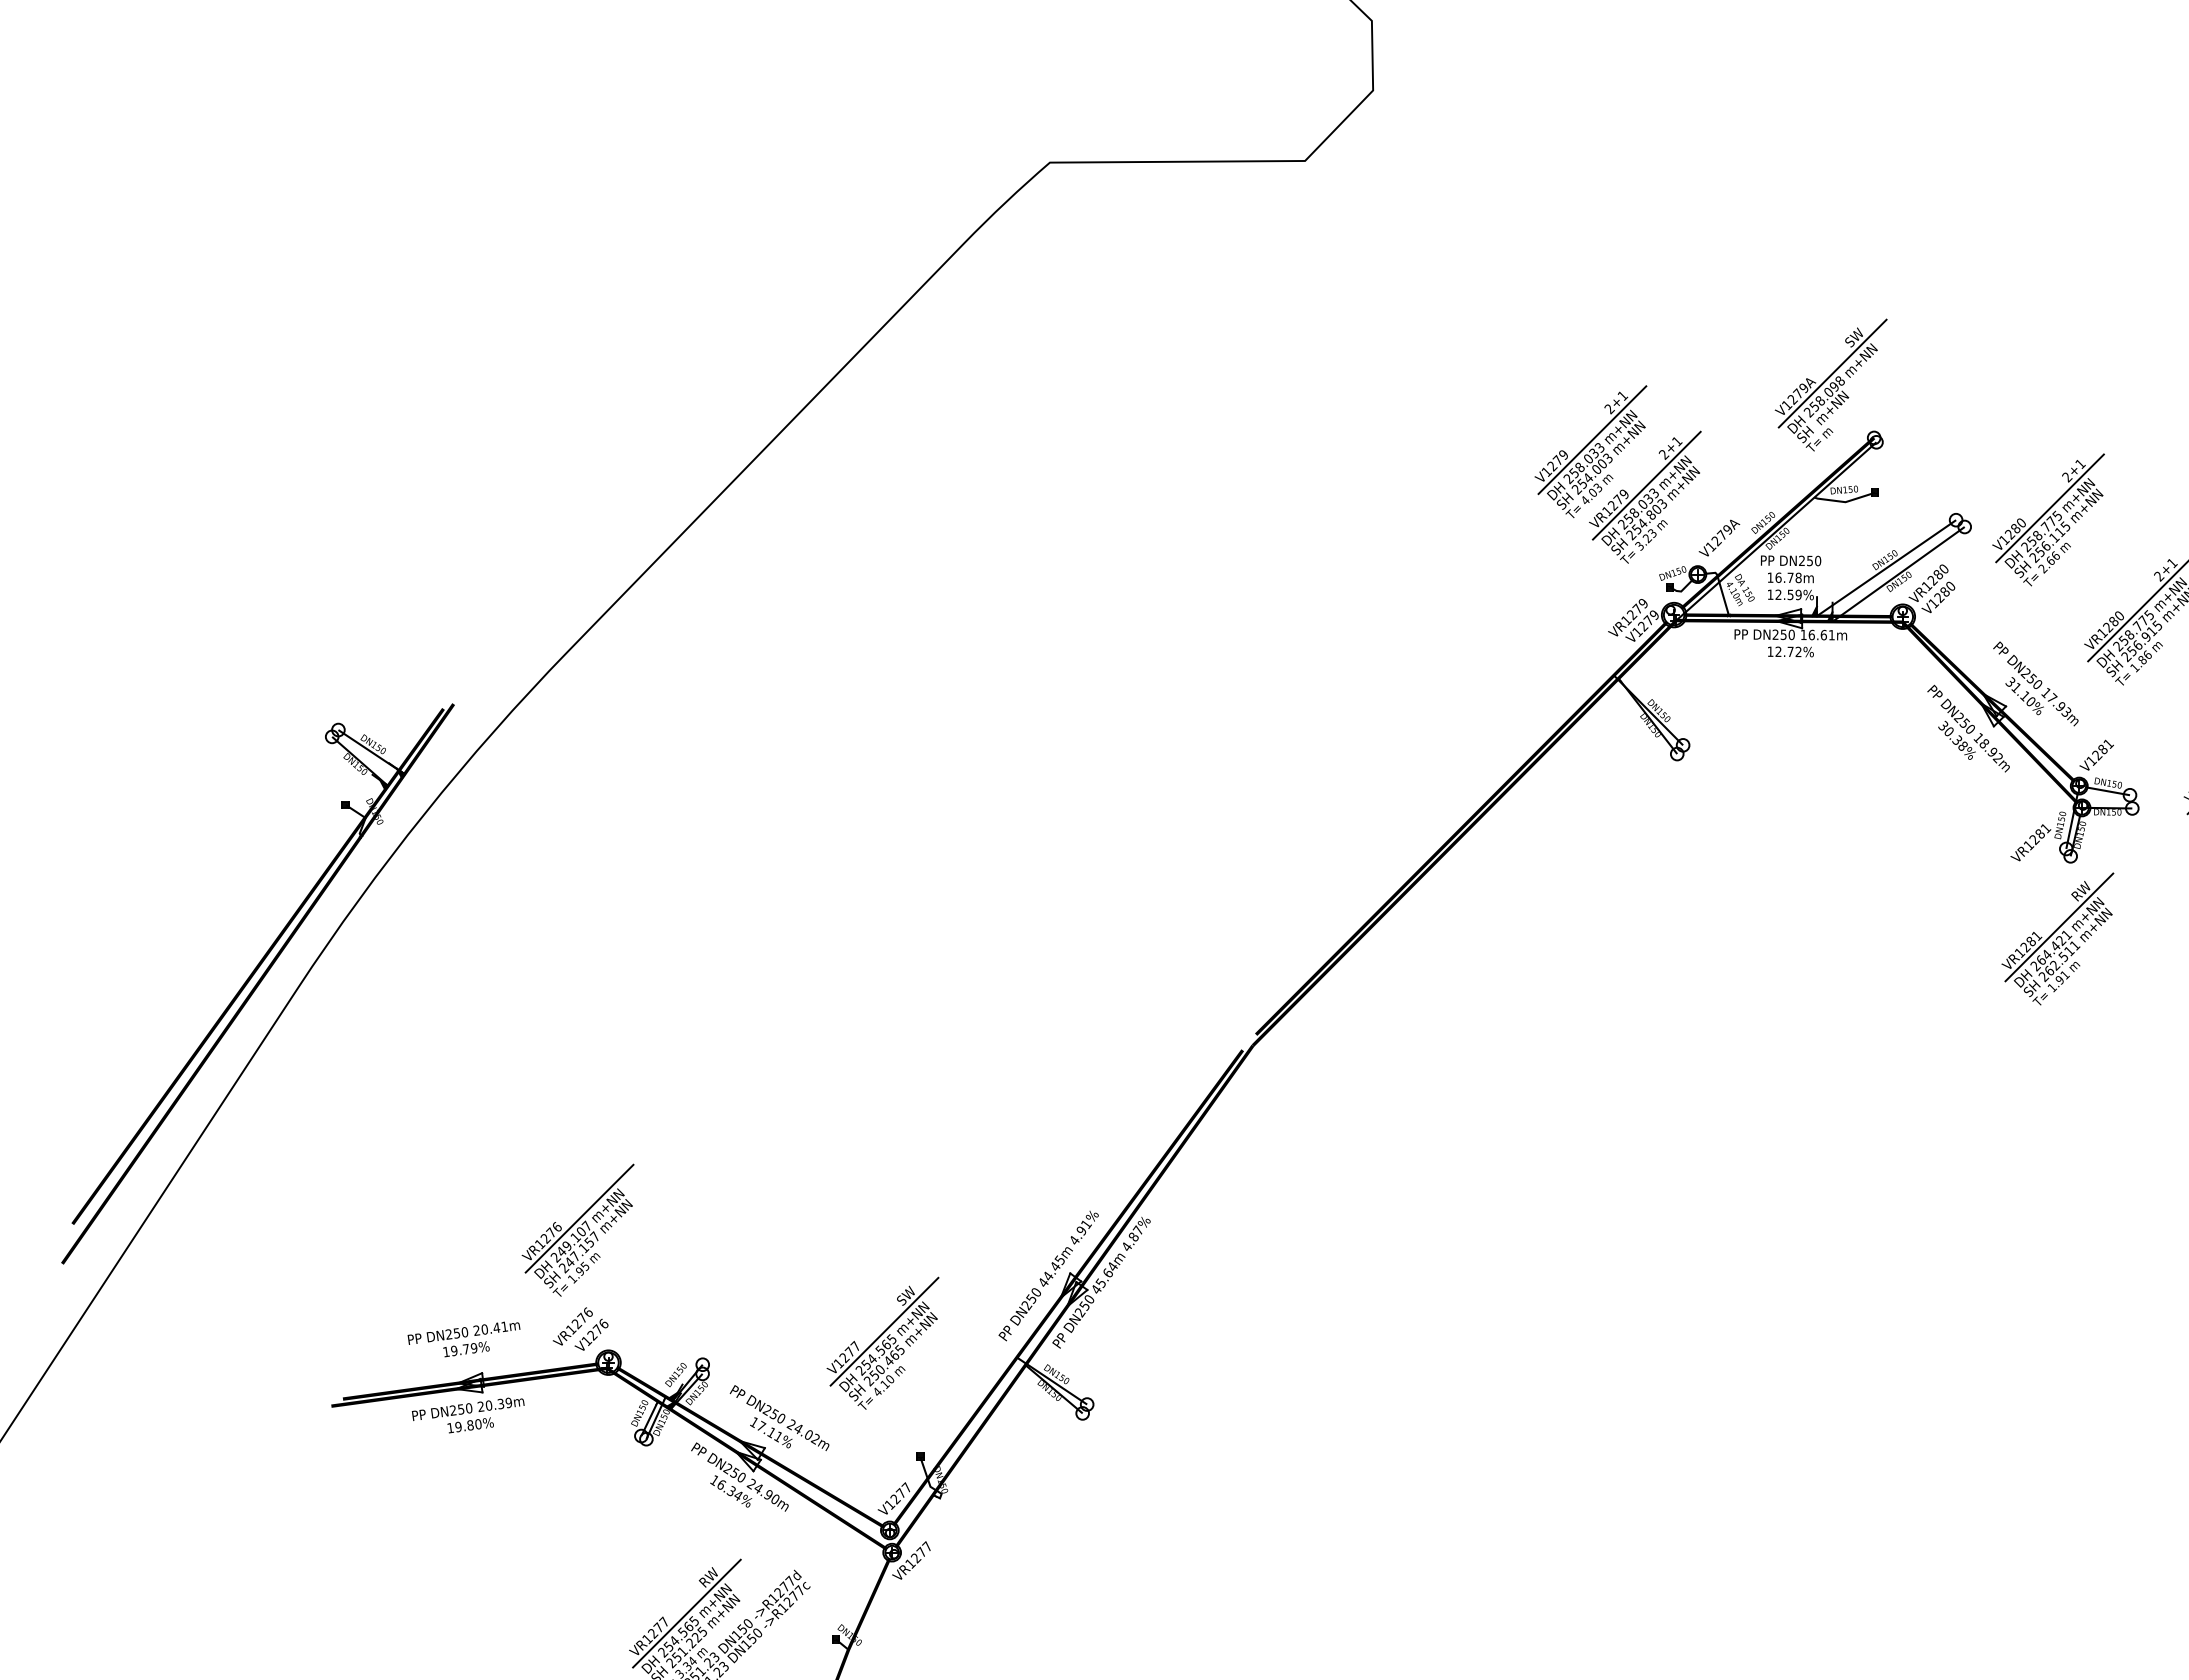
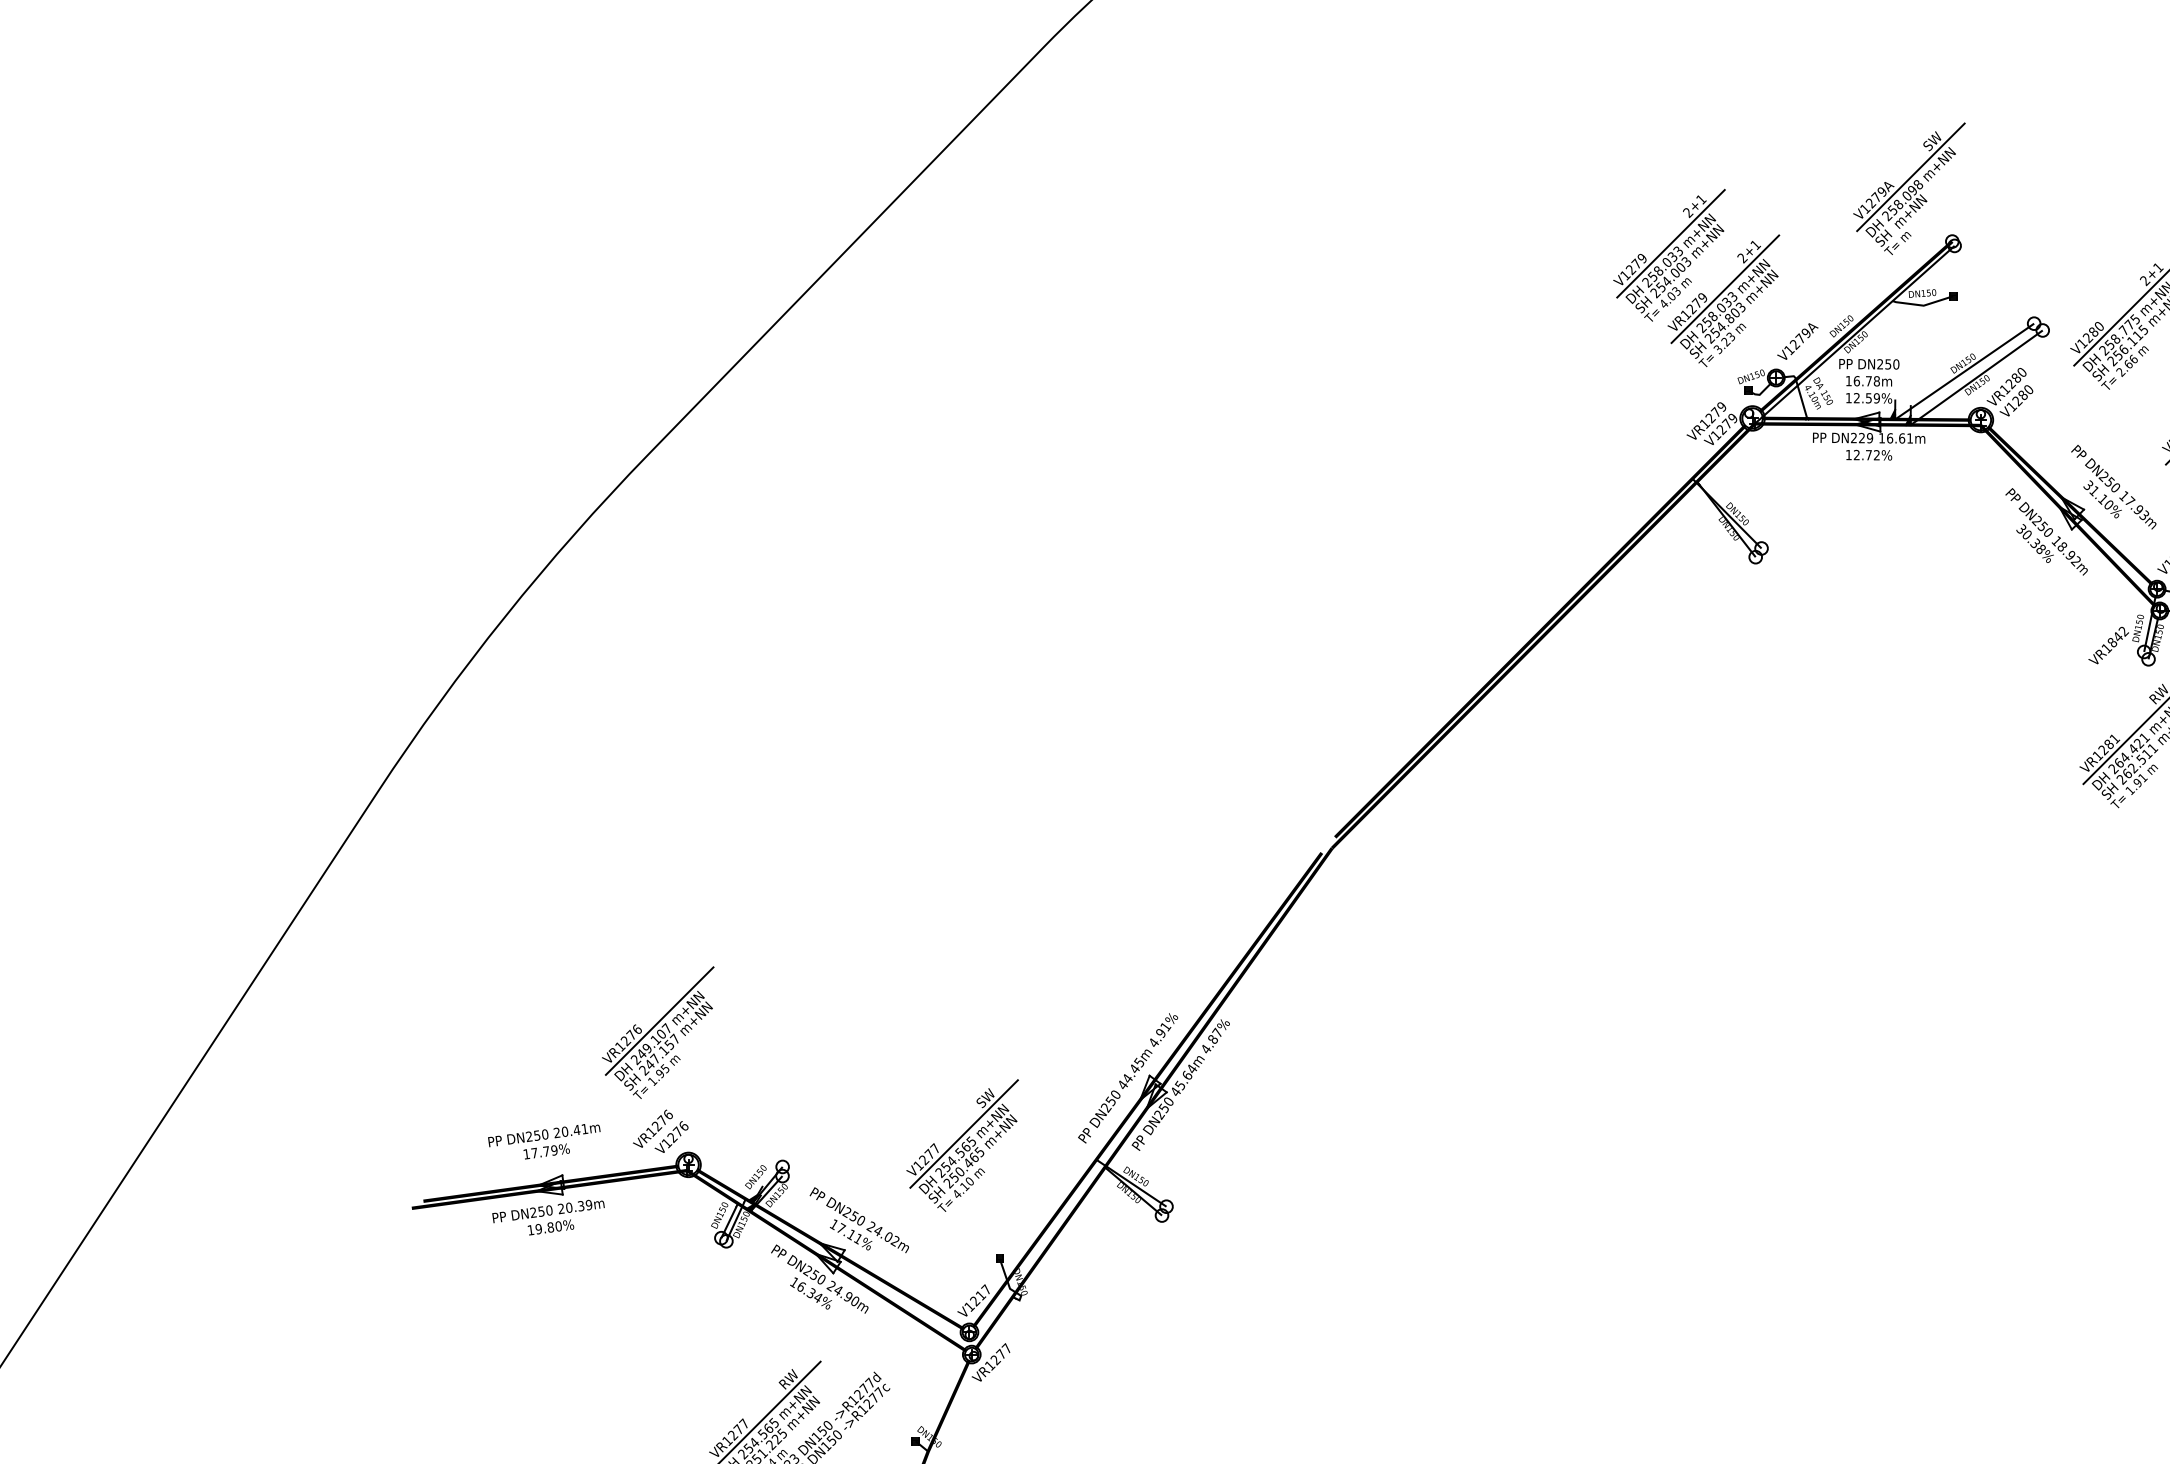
text: (1787, 634) -> (1865, 437), DN250 -> DN229
text: (2038, 833) -> (2116, 636), VR1281 -> VR1842
part: (257, 983) -> (338, 786), removed
text: (453, 1350) -> (533, 1152), 19.79% -> 17.79%
text: (900, 1492) -> (980, 1294), V1277 -> V1217

